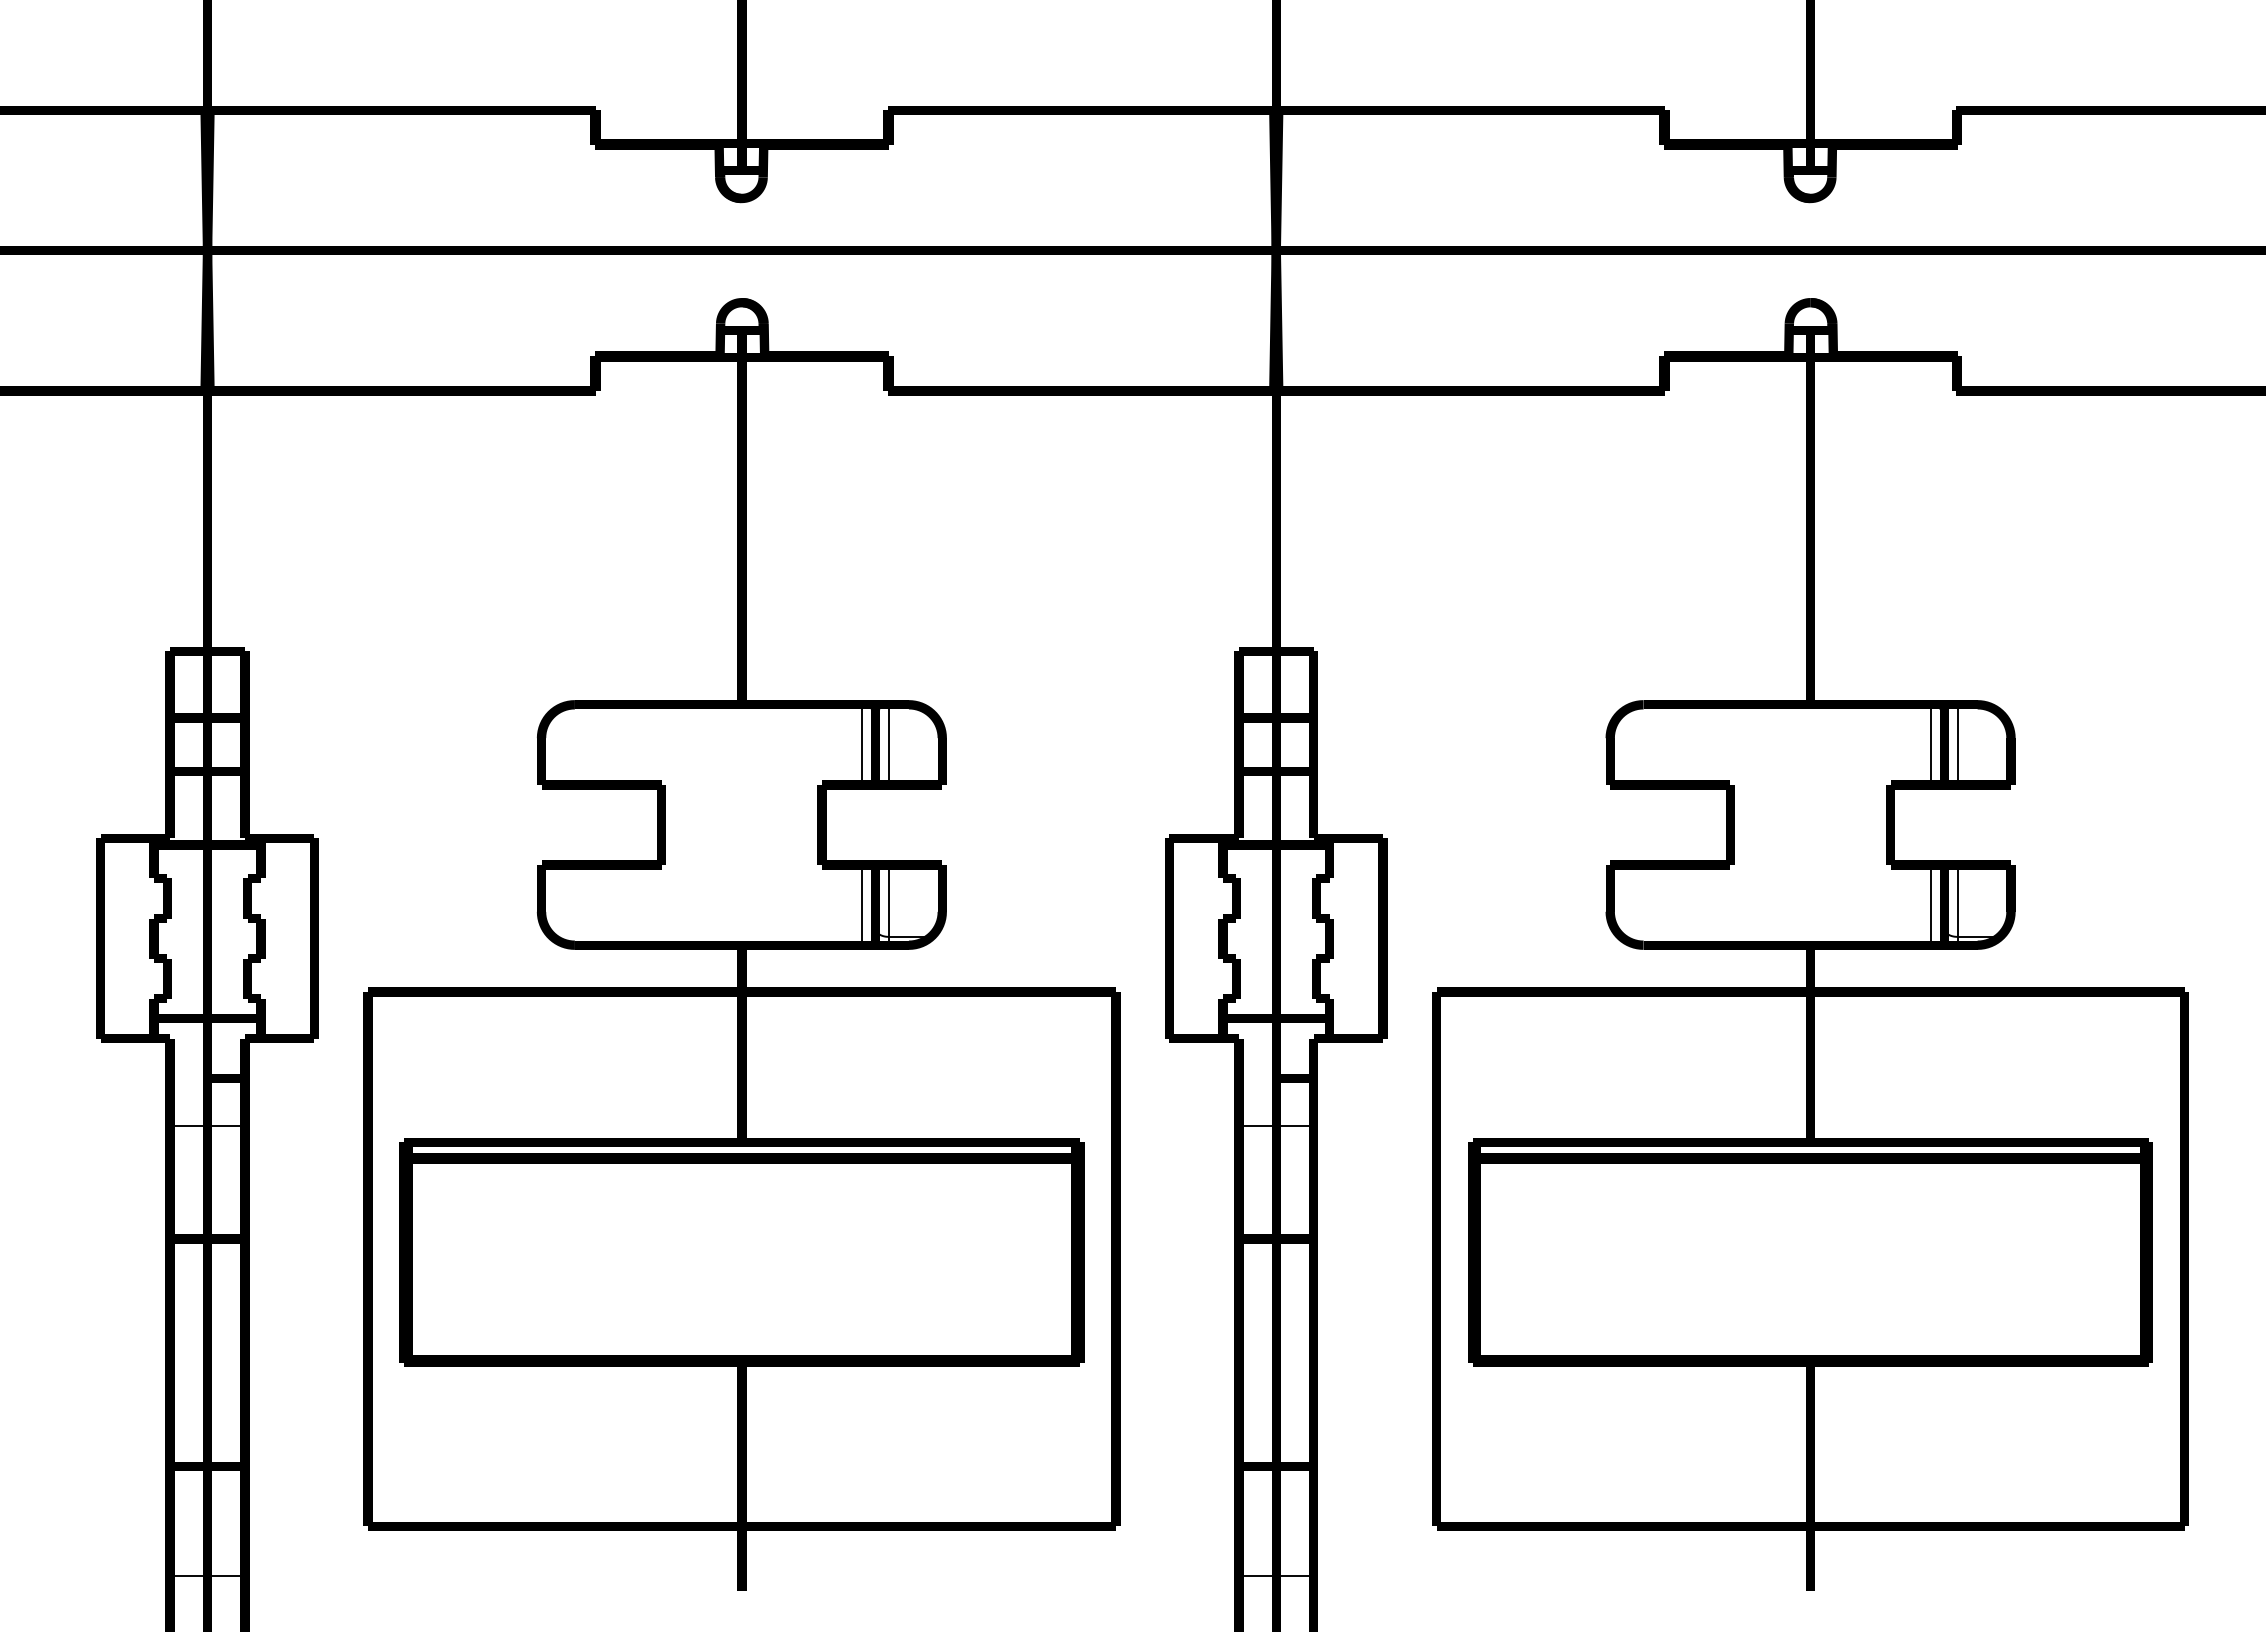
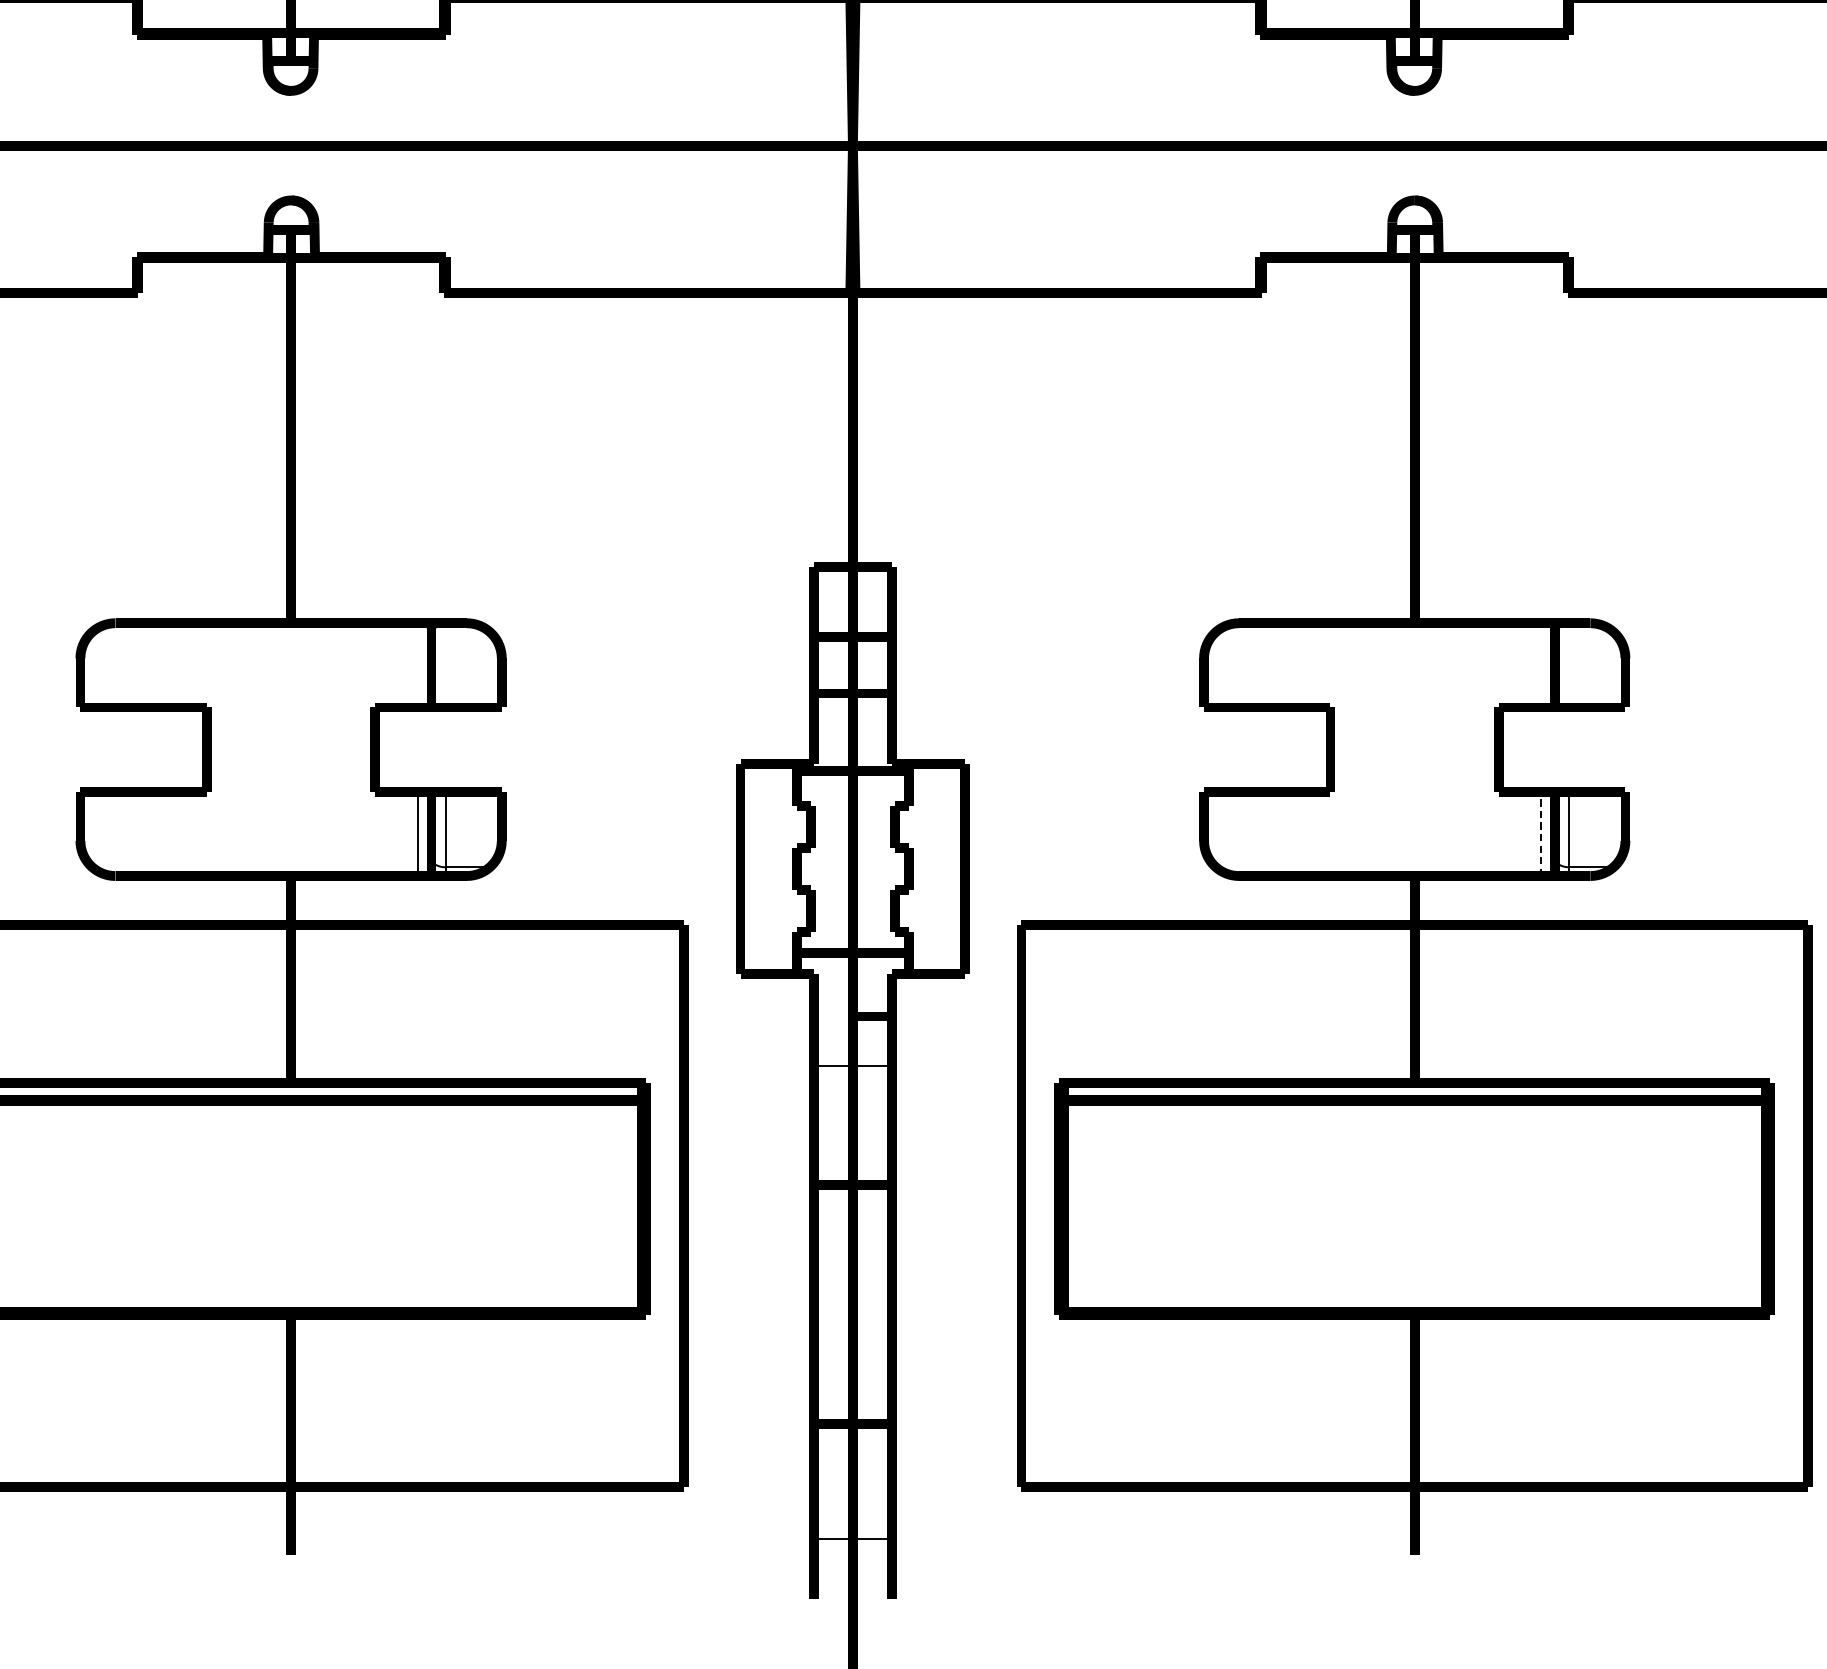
line: (862, 744) -> (417, 664), removed
line: (888, 744) -> (445, 664), removed
line: (1930, 744) -> (1540, 664), removed
line: (1957, 744) -> (1569, 664), removed
line: (1930, 904) -> (1540, 833), solid -> dashed

